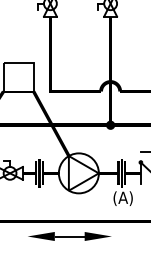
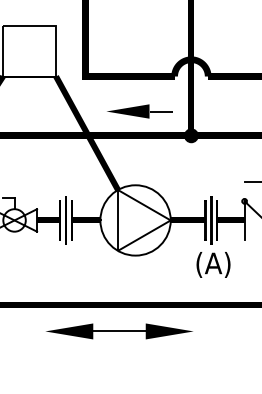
part: (81, 111) -> (140, 111), added

